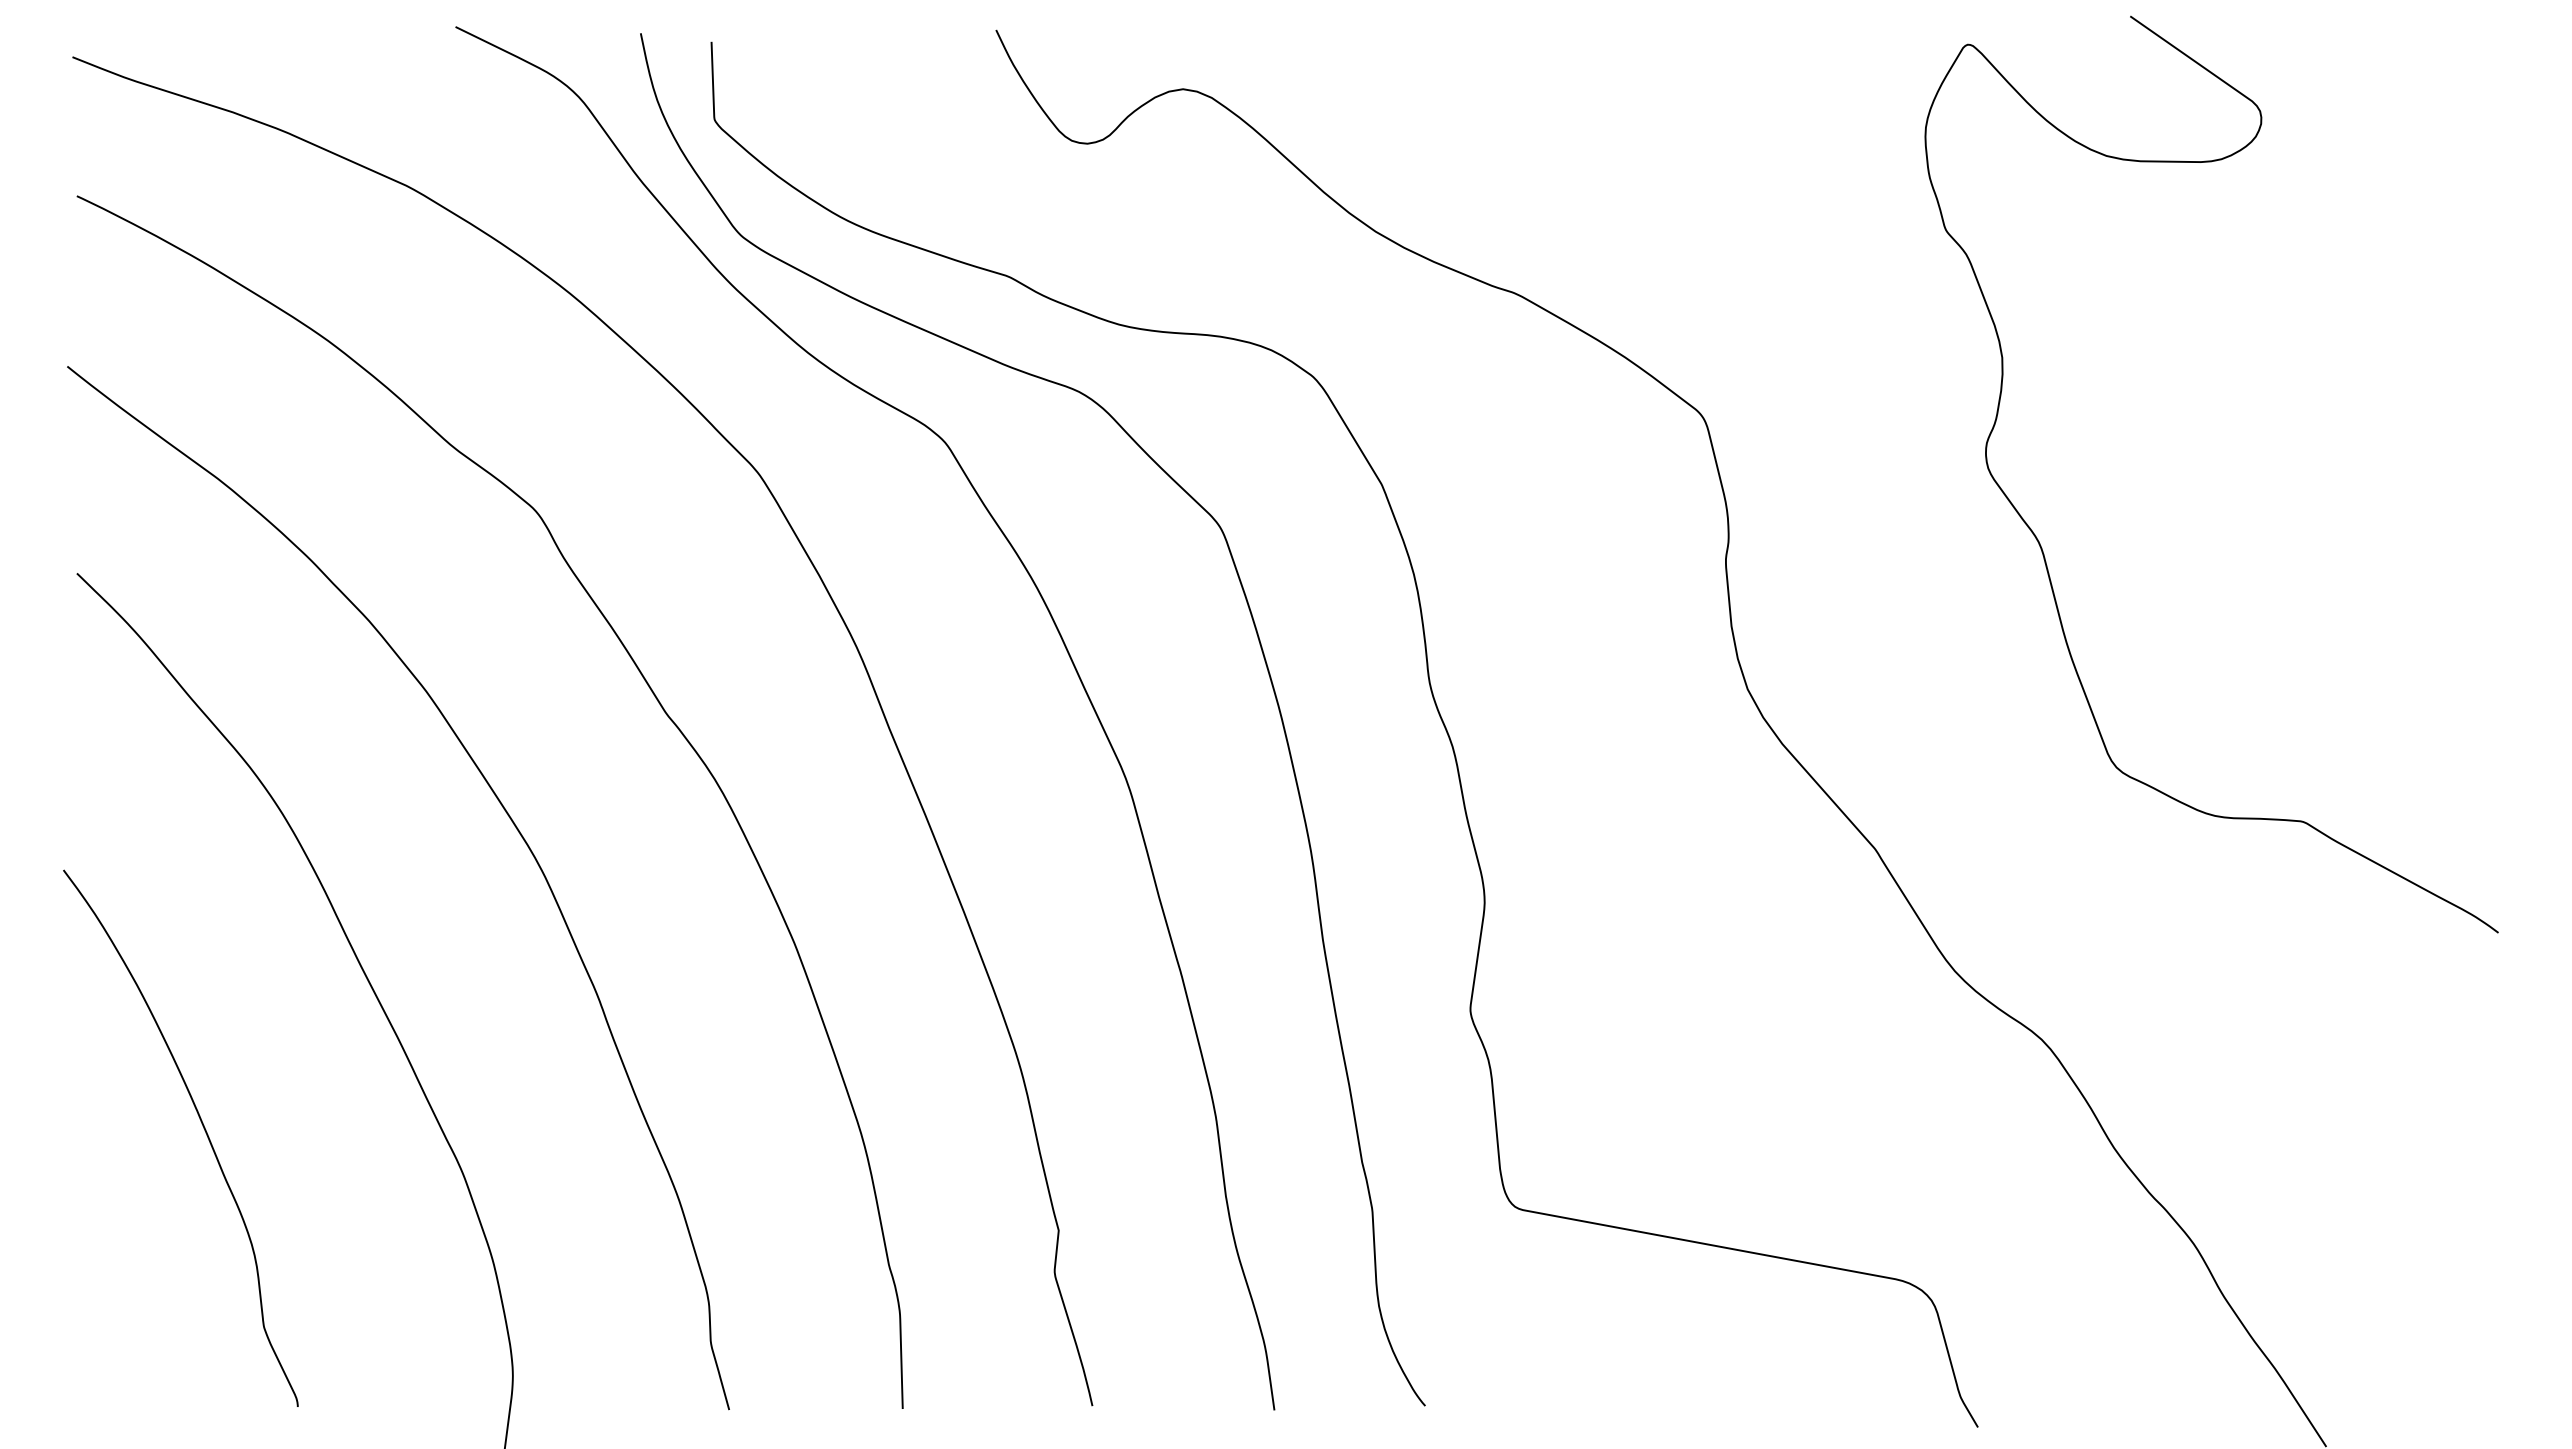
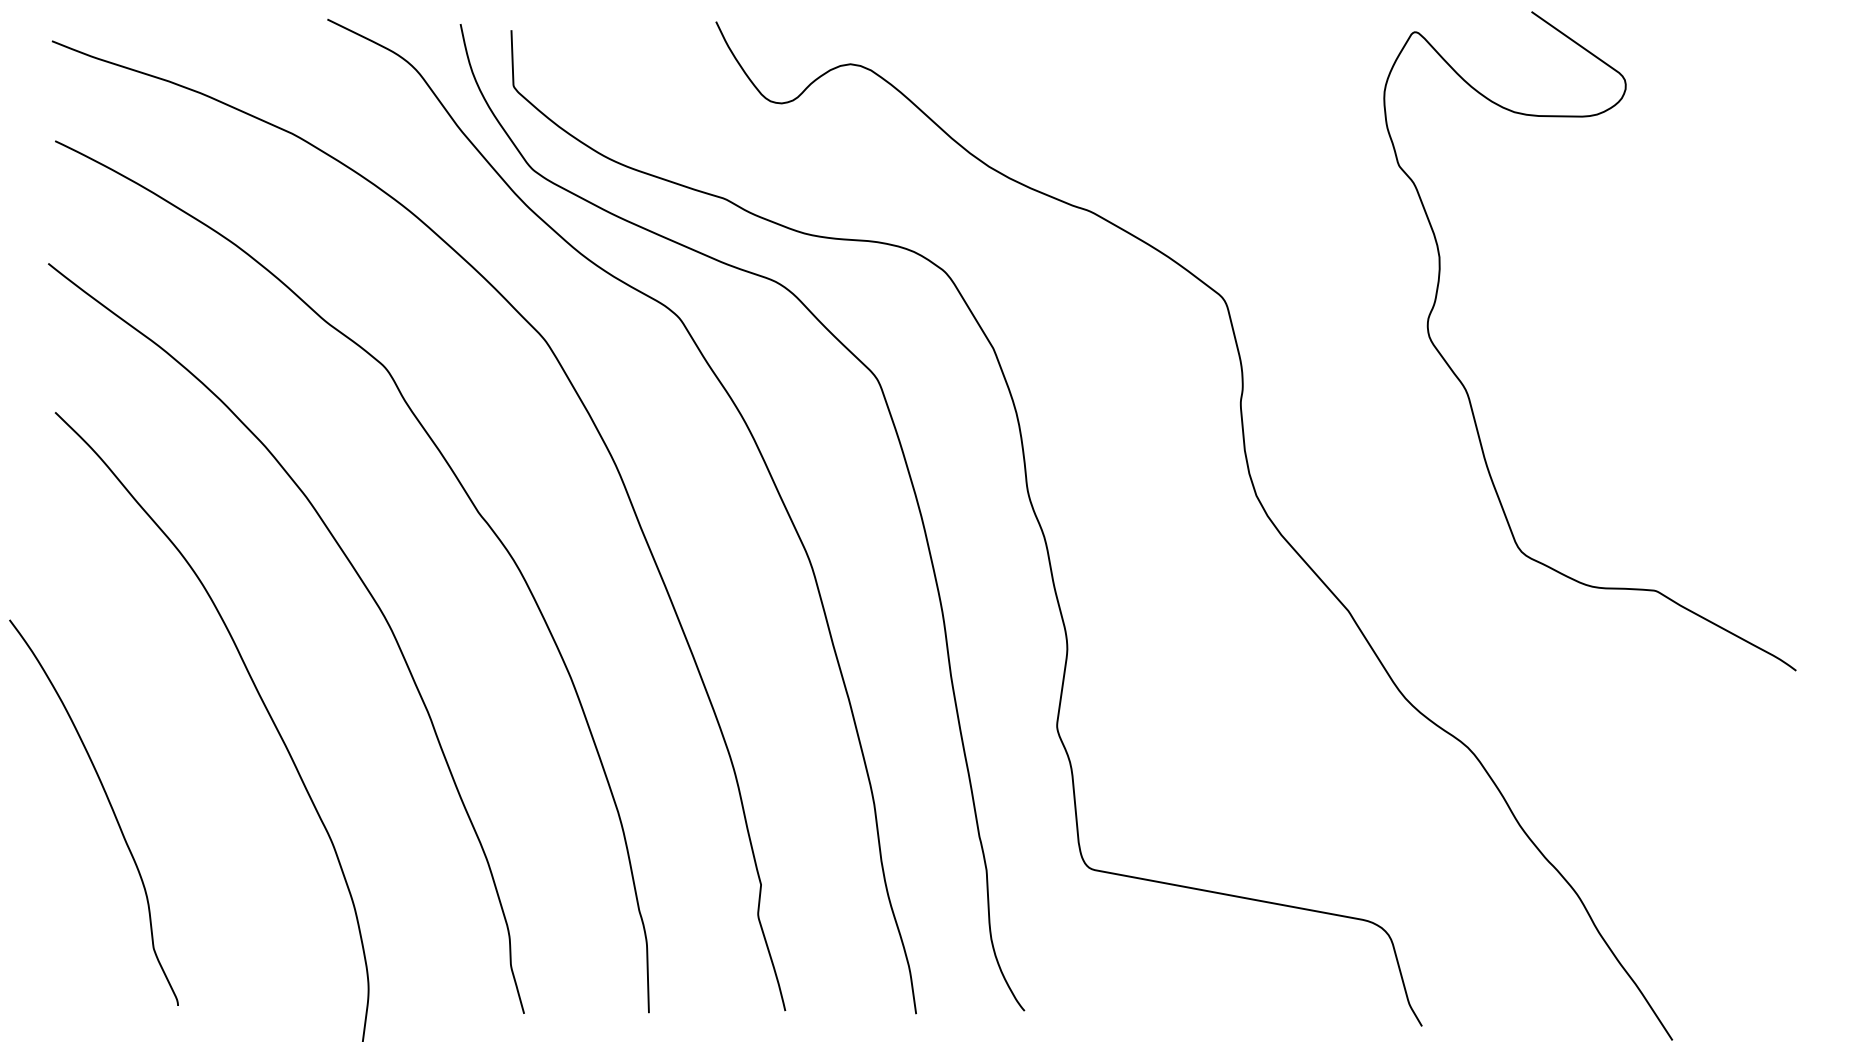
curve: (202, 1126) -> (109, 804), moved

